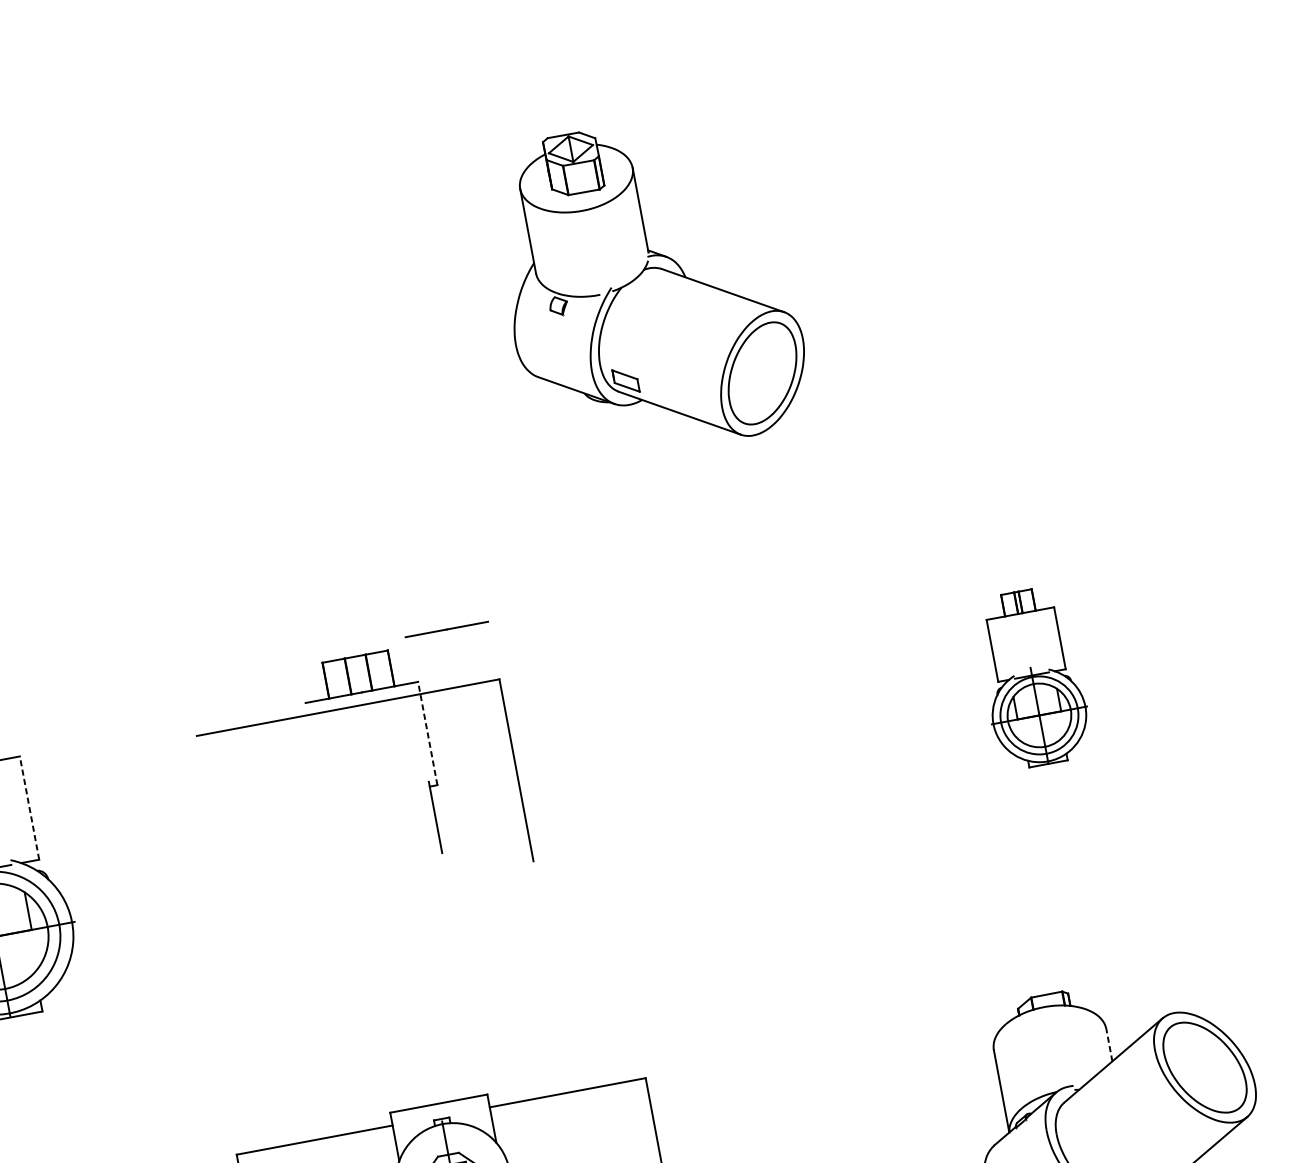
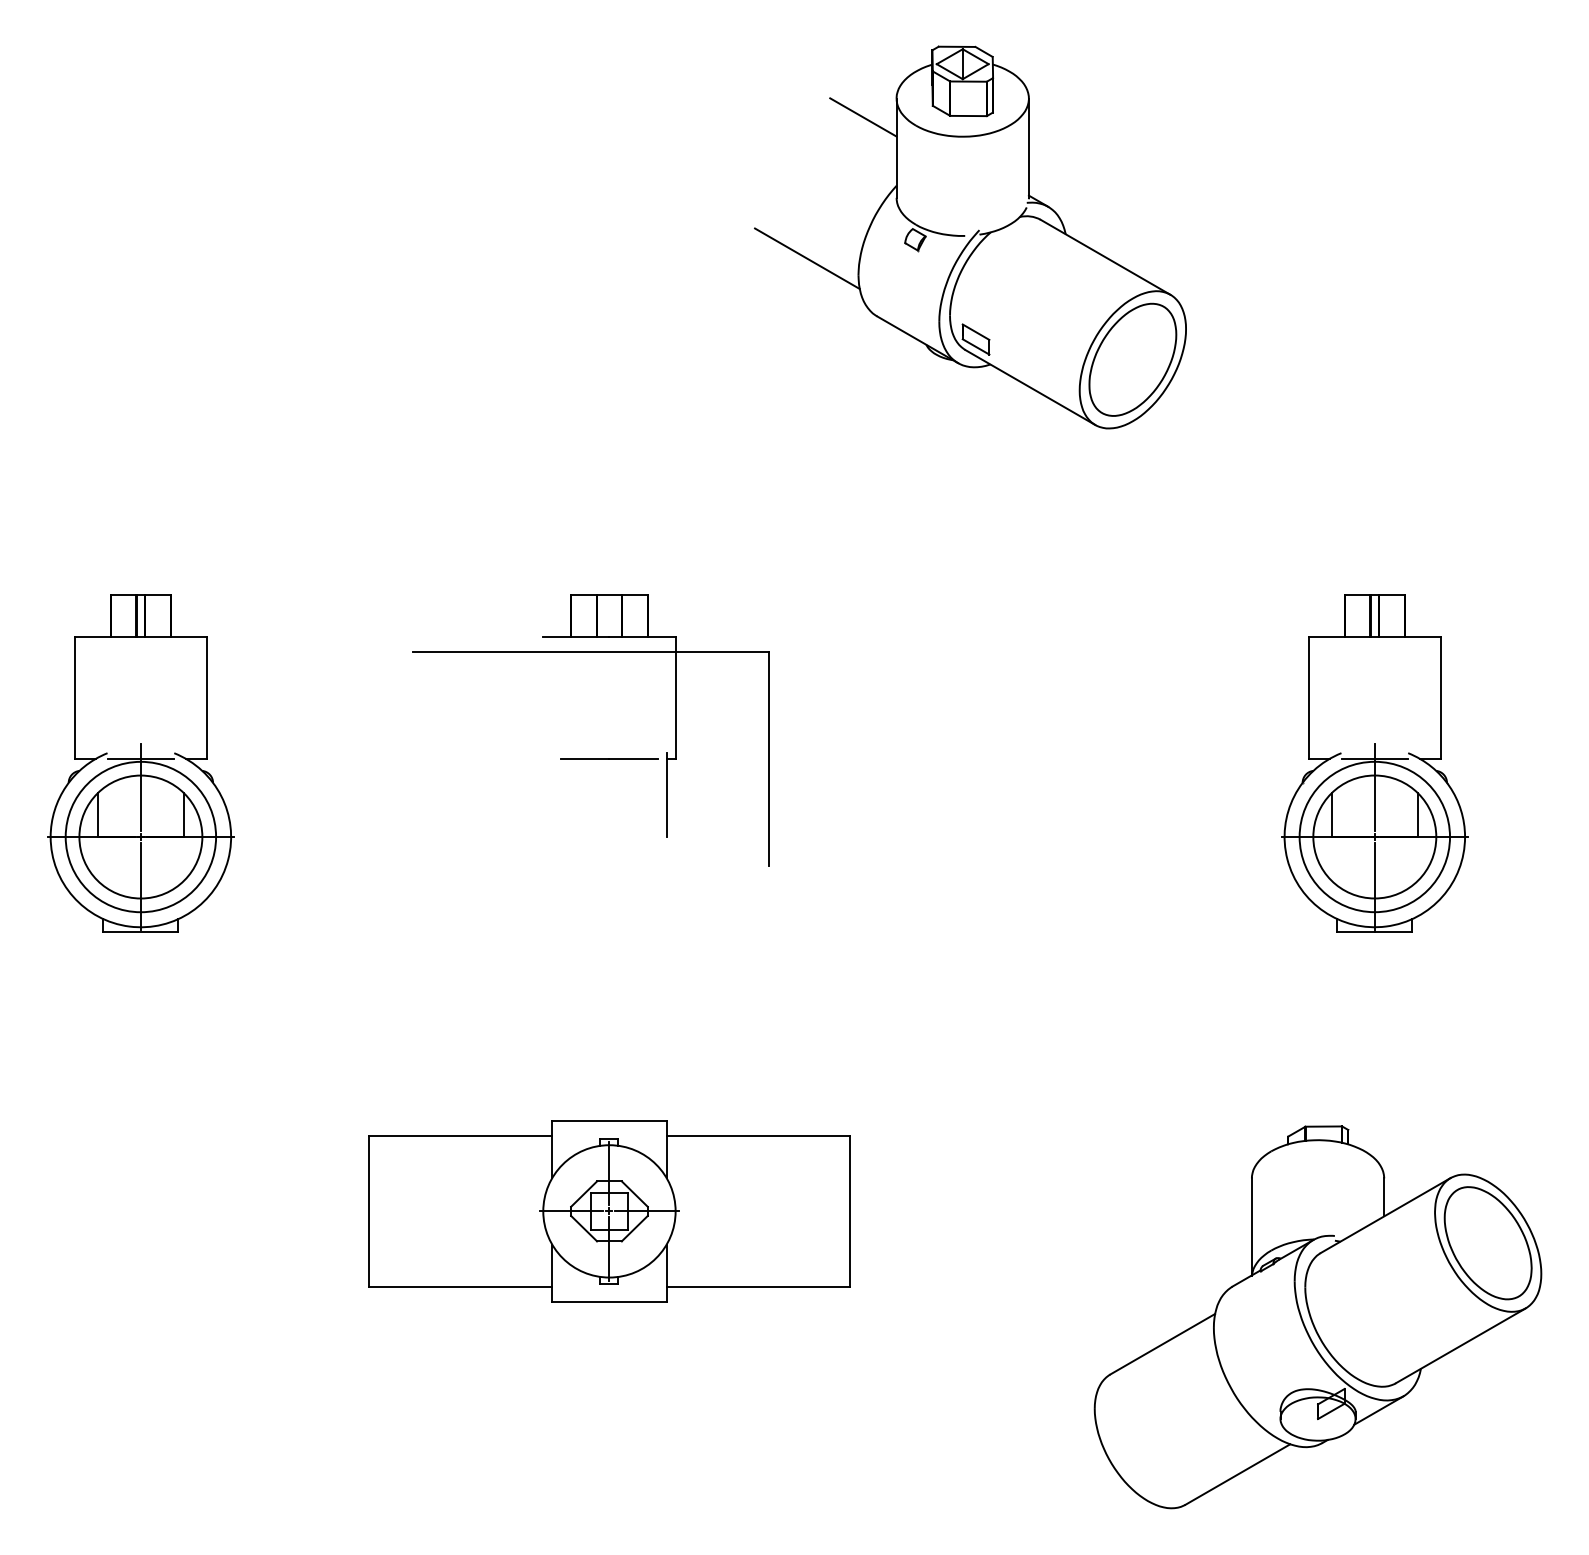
line: (495, 210) -> (863, 117), added
line: (469, 339) -> (807, 258), added
line: (446, 629) -> (609, 758), moved
part: (1032, 678) -> (1374, 763), size x1.67
line: (427, 733) -> (675, 698), dashed -> solid
line: (30, 808) -> (207, 698), dashed -> solid
line: (1109, 1044) -> (1384, 1196), dashed -> solid

